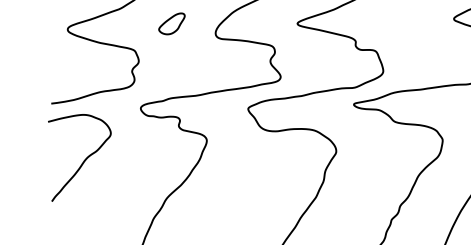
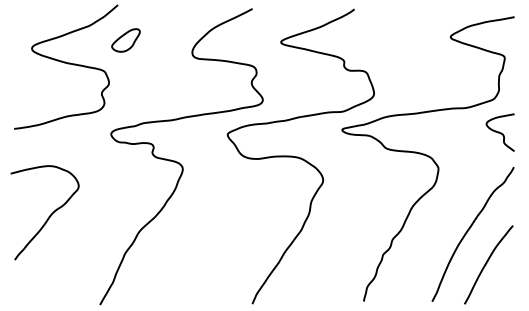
part: (171, 23) -> (125, 40), moved
curve: (82, 161) -> (48, 216), moved

